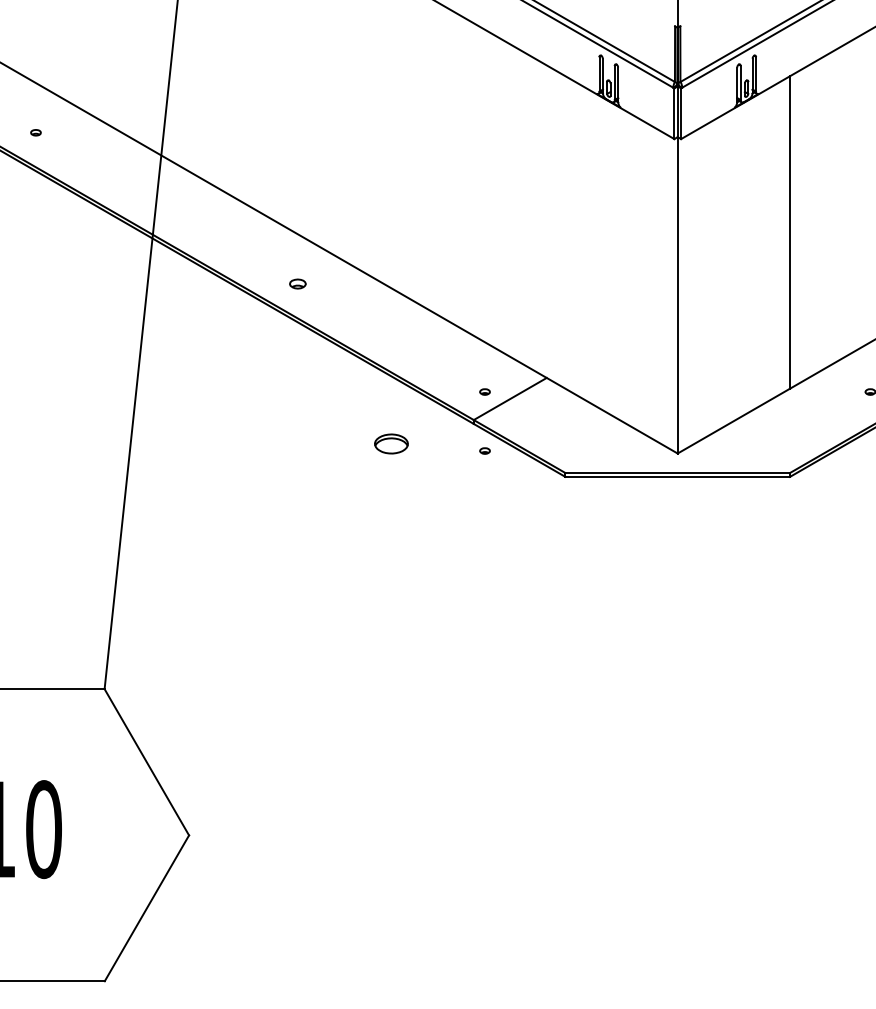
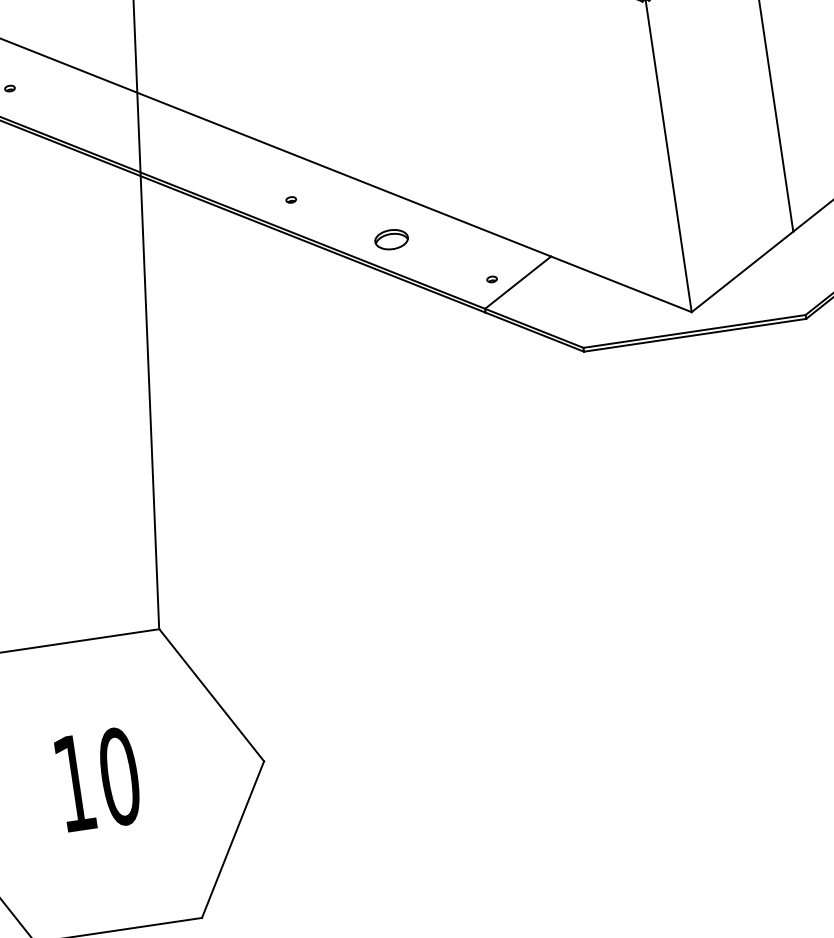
part: (297, 283) -> (290, 199), size x0.62
part: (391, 443) -> (391, 239), moved
part: (484, 450) -> (500, 337), removed

